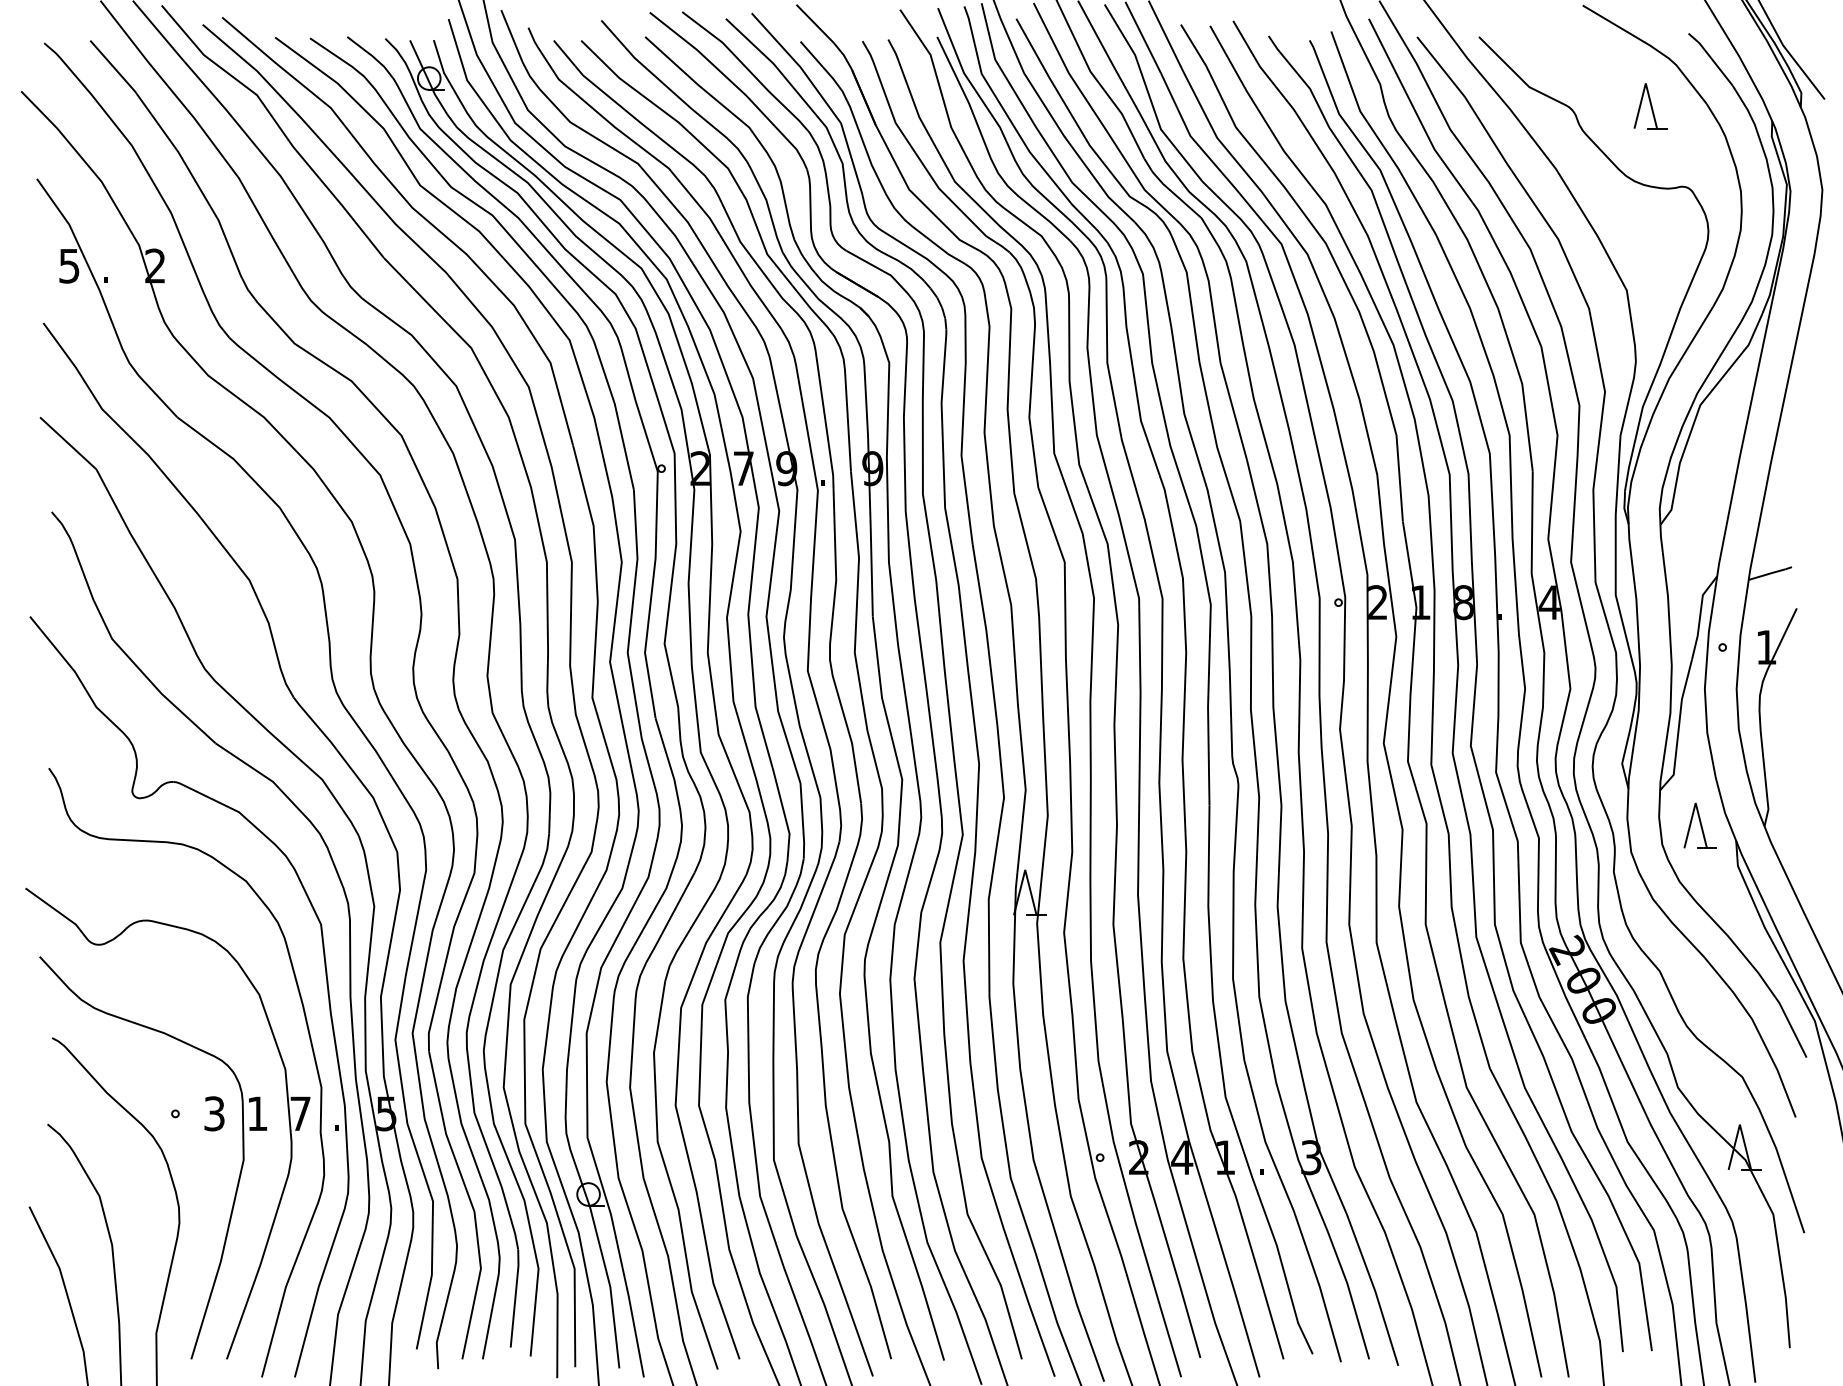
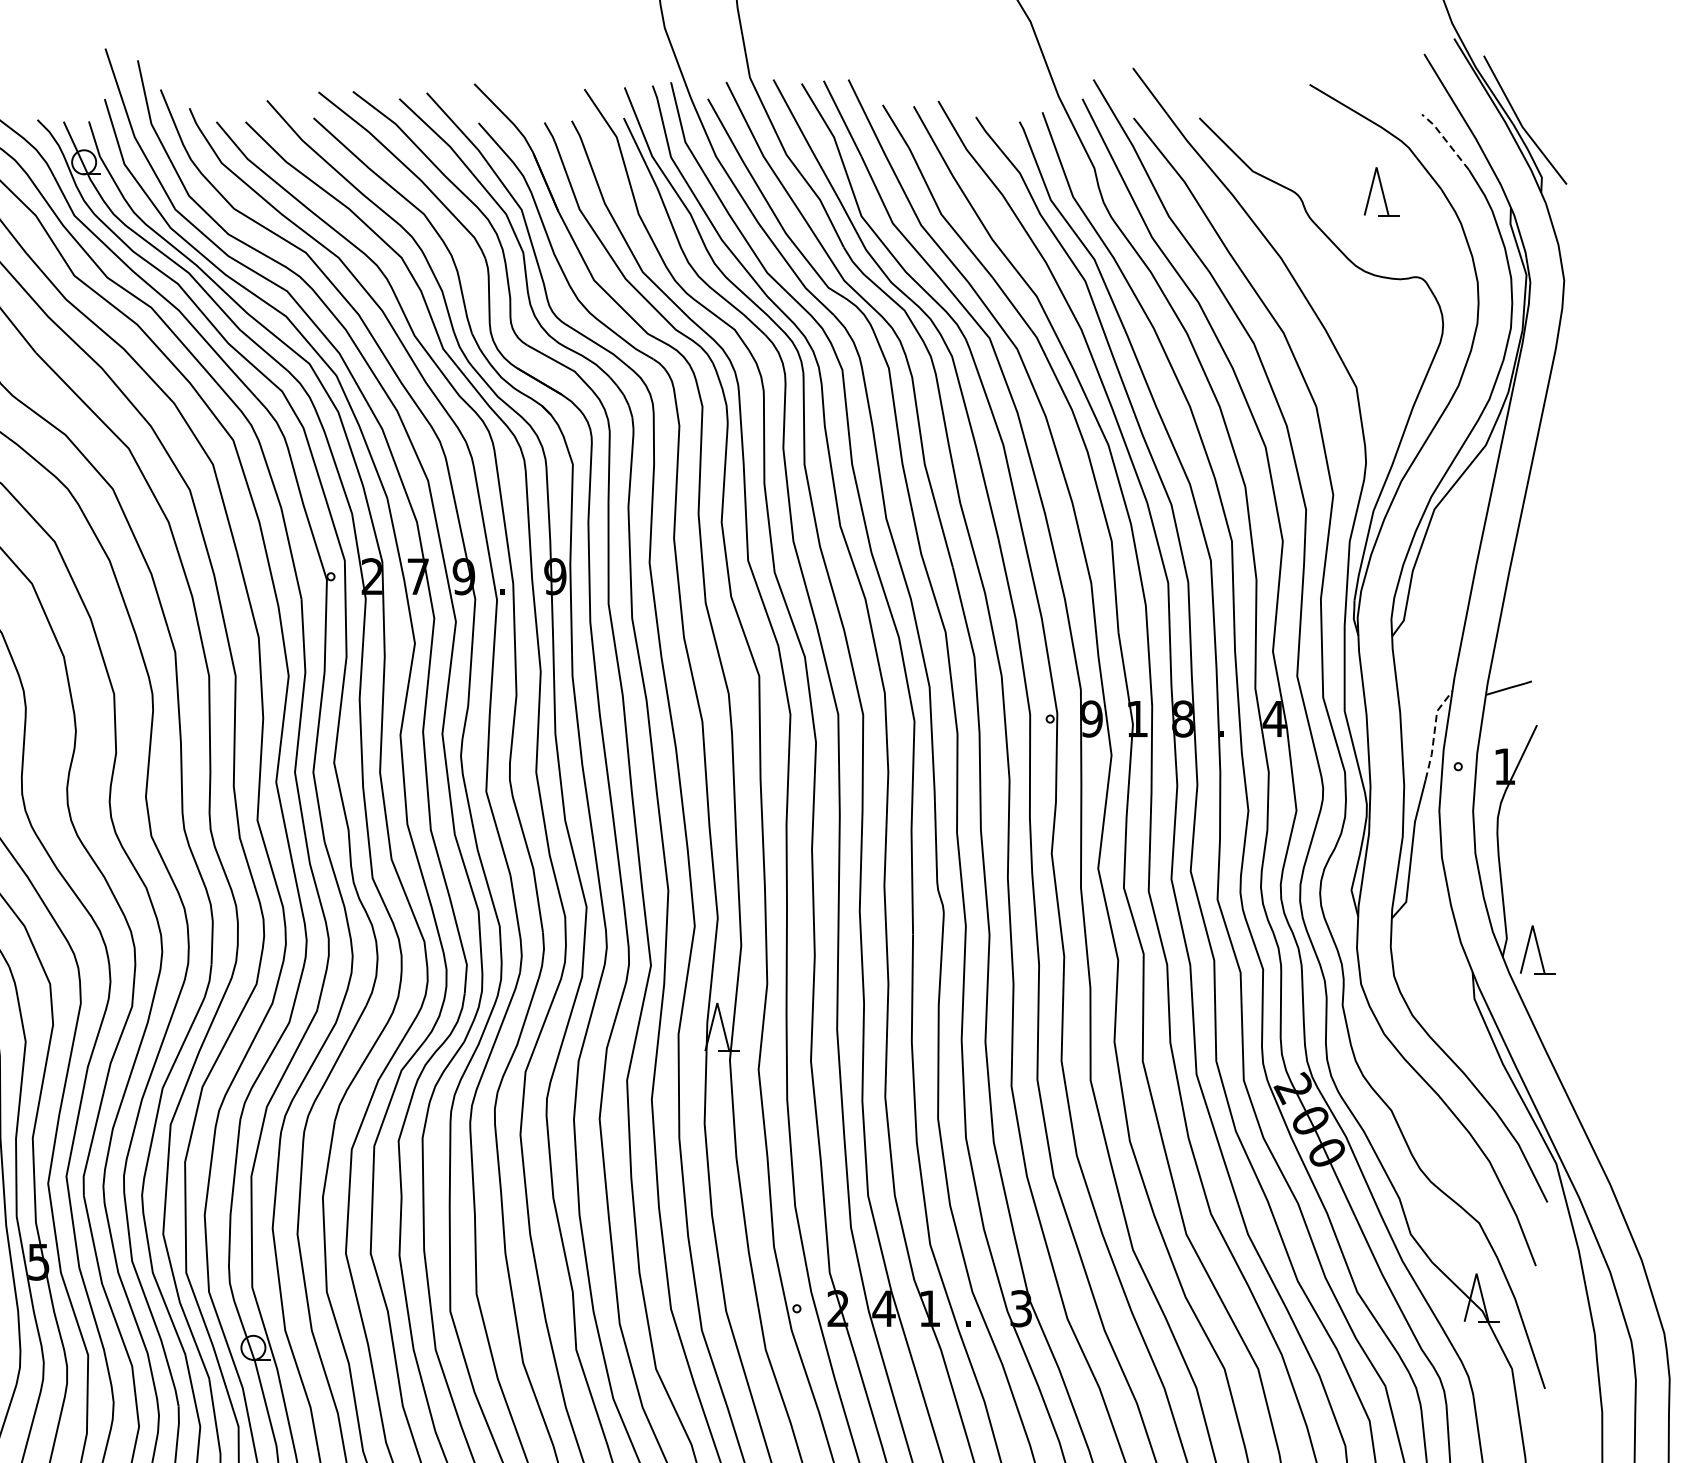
line: (1710, 57) -> (1445, 139), solid -> dashed
text: (1378, 602) -> (1092, 718), 2 -> 9
line: (1700, 615) -> (1434, 732), solid -> dashed
part: (1699, 825) -> (1536, 949), moved

